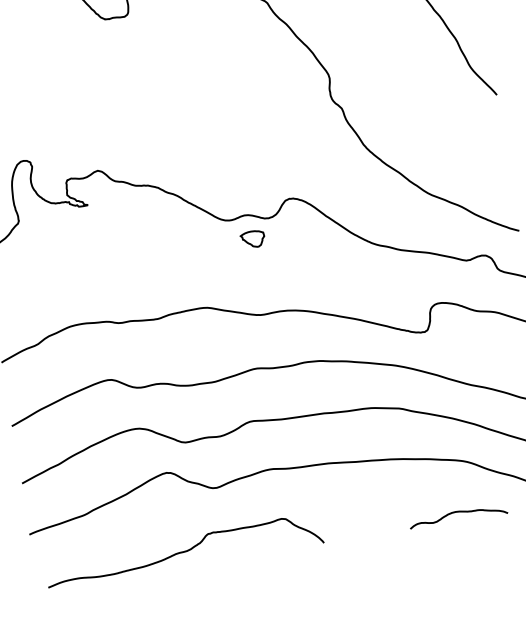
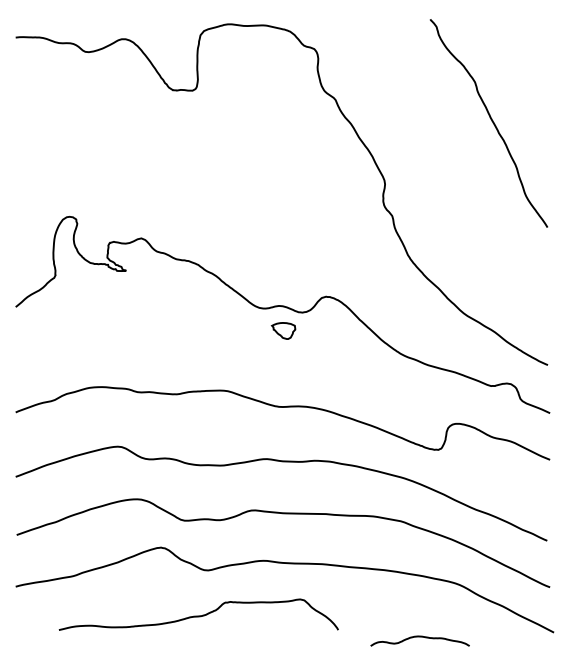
curve: (457, 512) -> (419, 637), moved
curve: (183, 551) -> (198, 615), moved

